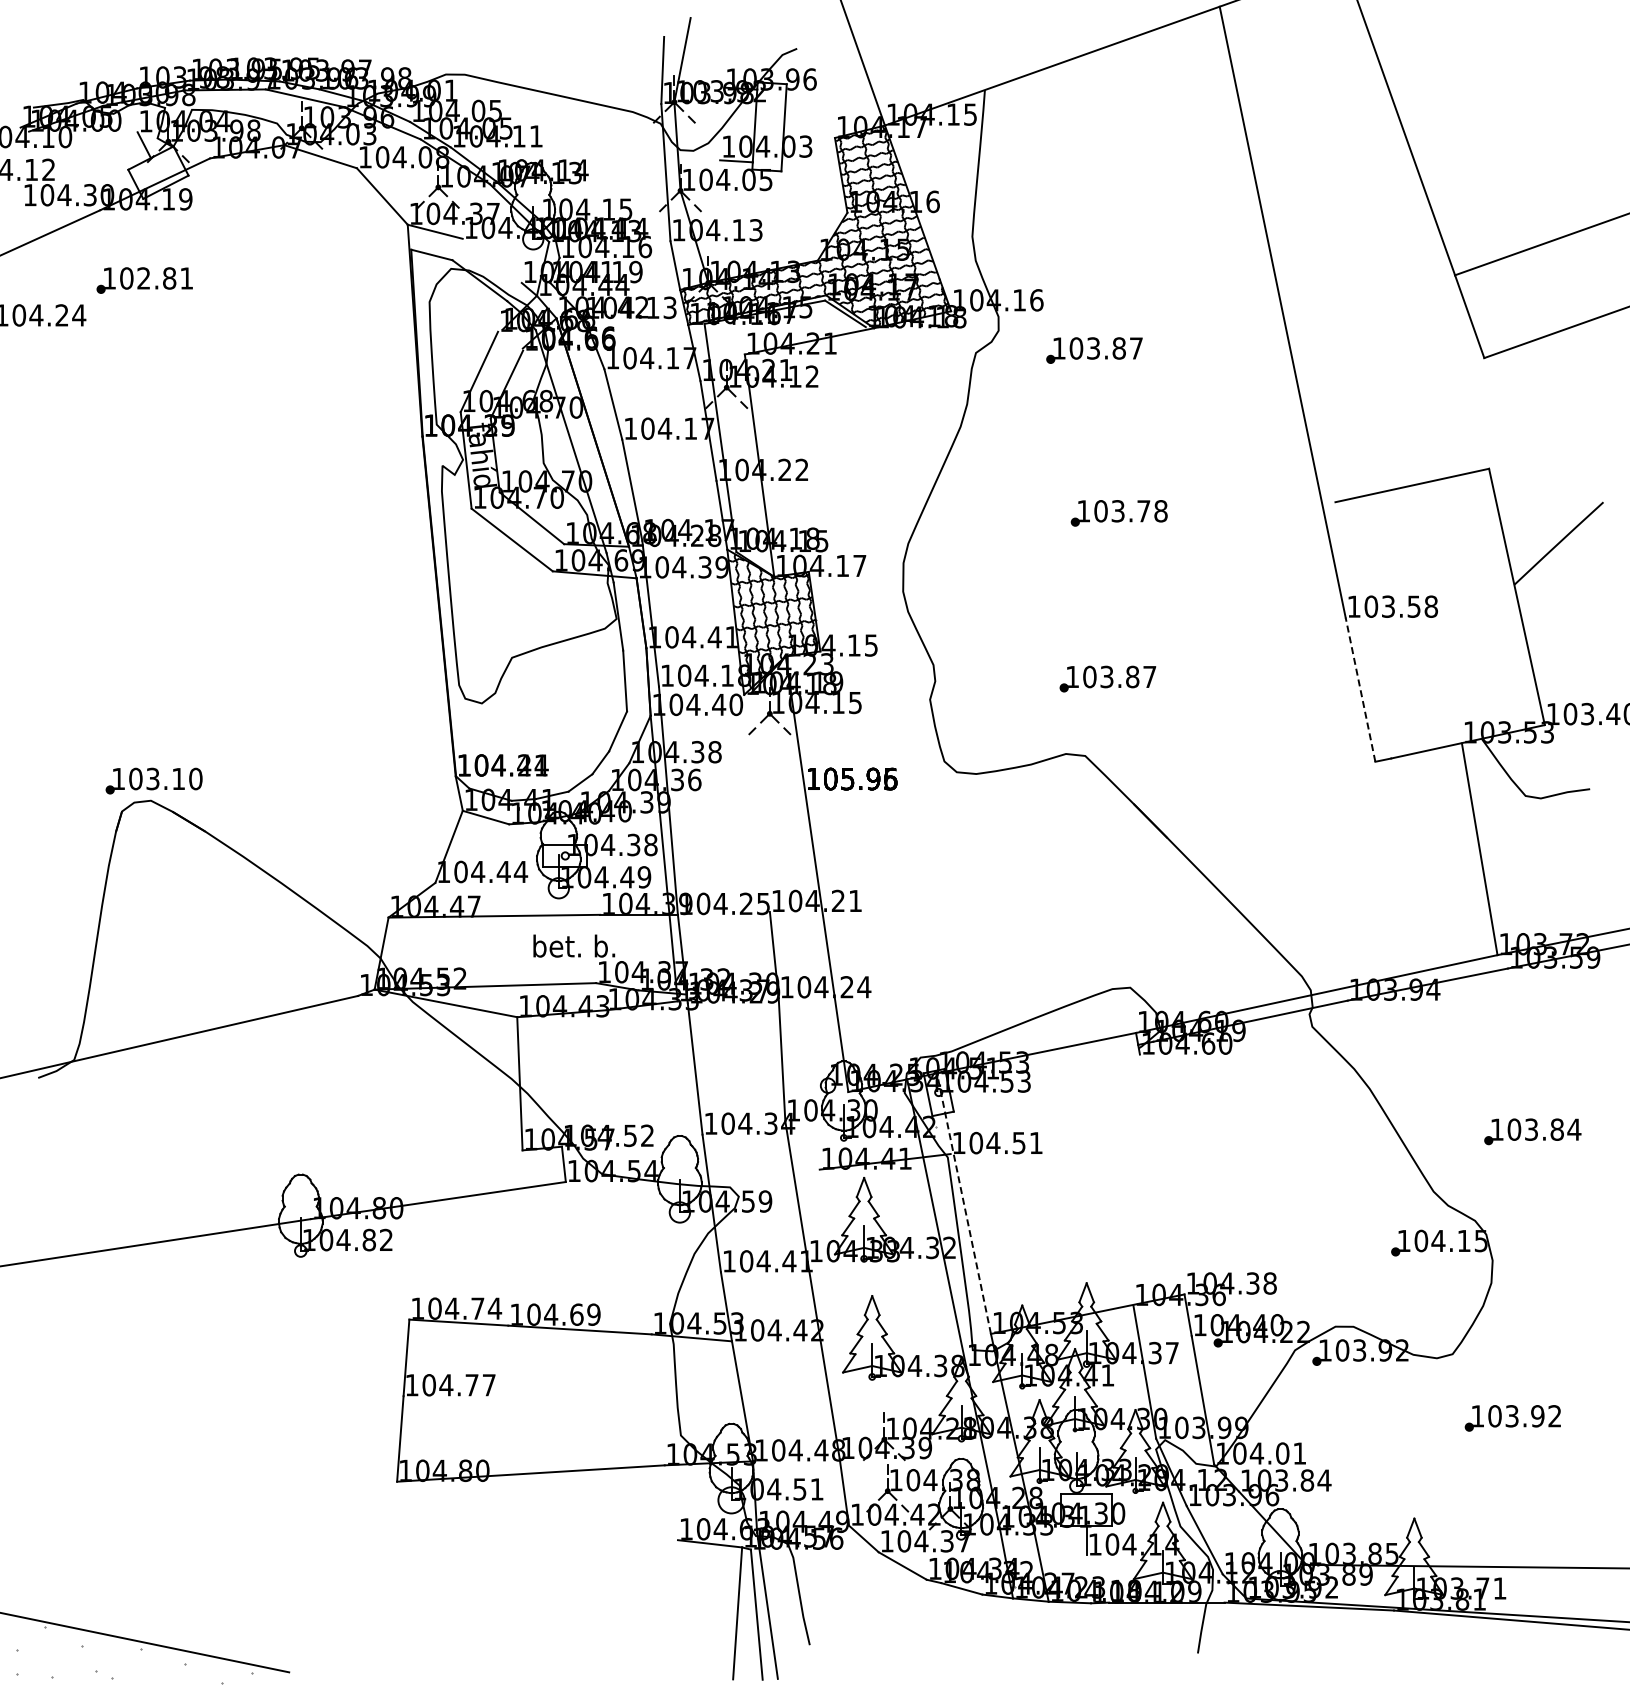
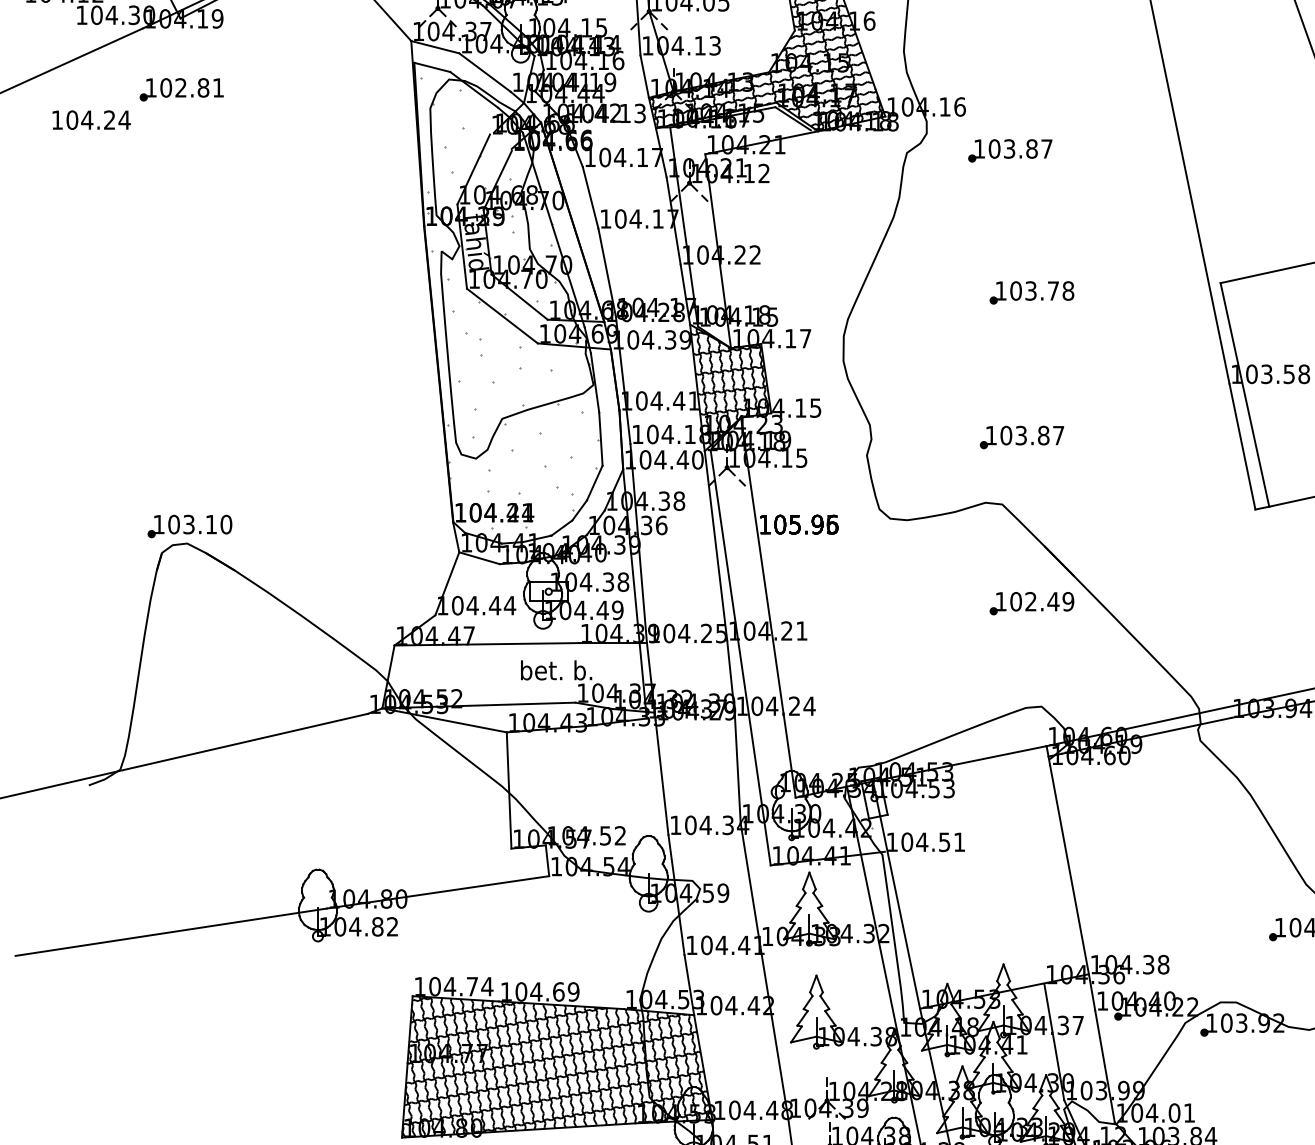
line: (491, 260) -> (484, 72), added
hatch: (520, 528) -> (509, 306), added
line: (1363, 630) -> (1245, 395), added
line: (1360, 689) -> (1242, 446), dashed -> solid
line: (756, 802) -> (715, 545), added
part: (1118, 869) -> (1031, 603), added
line: (784, 931) -> (739, 657), added
line: (1161, 1174) -> (1068, 869), added
line: (963, 1203) -> (896, 894), dashed -> solid
hatch: (574, 1400) -> (556, 1066), added

